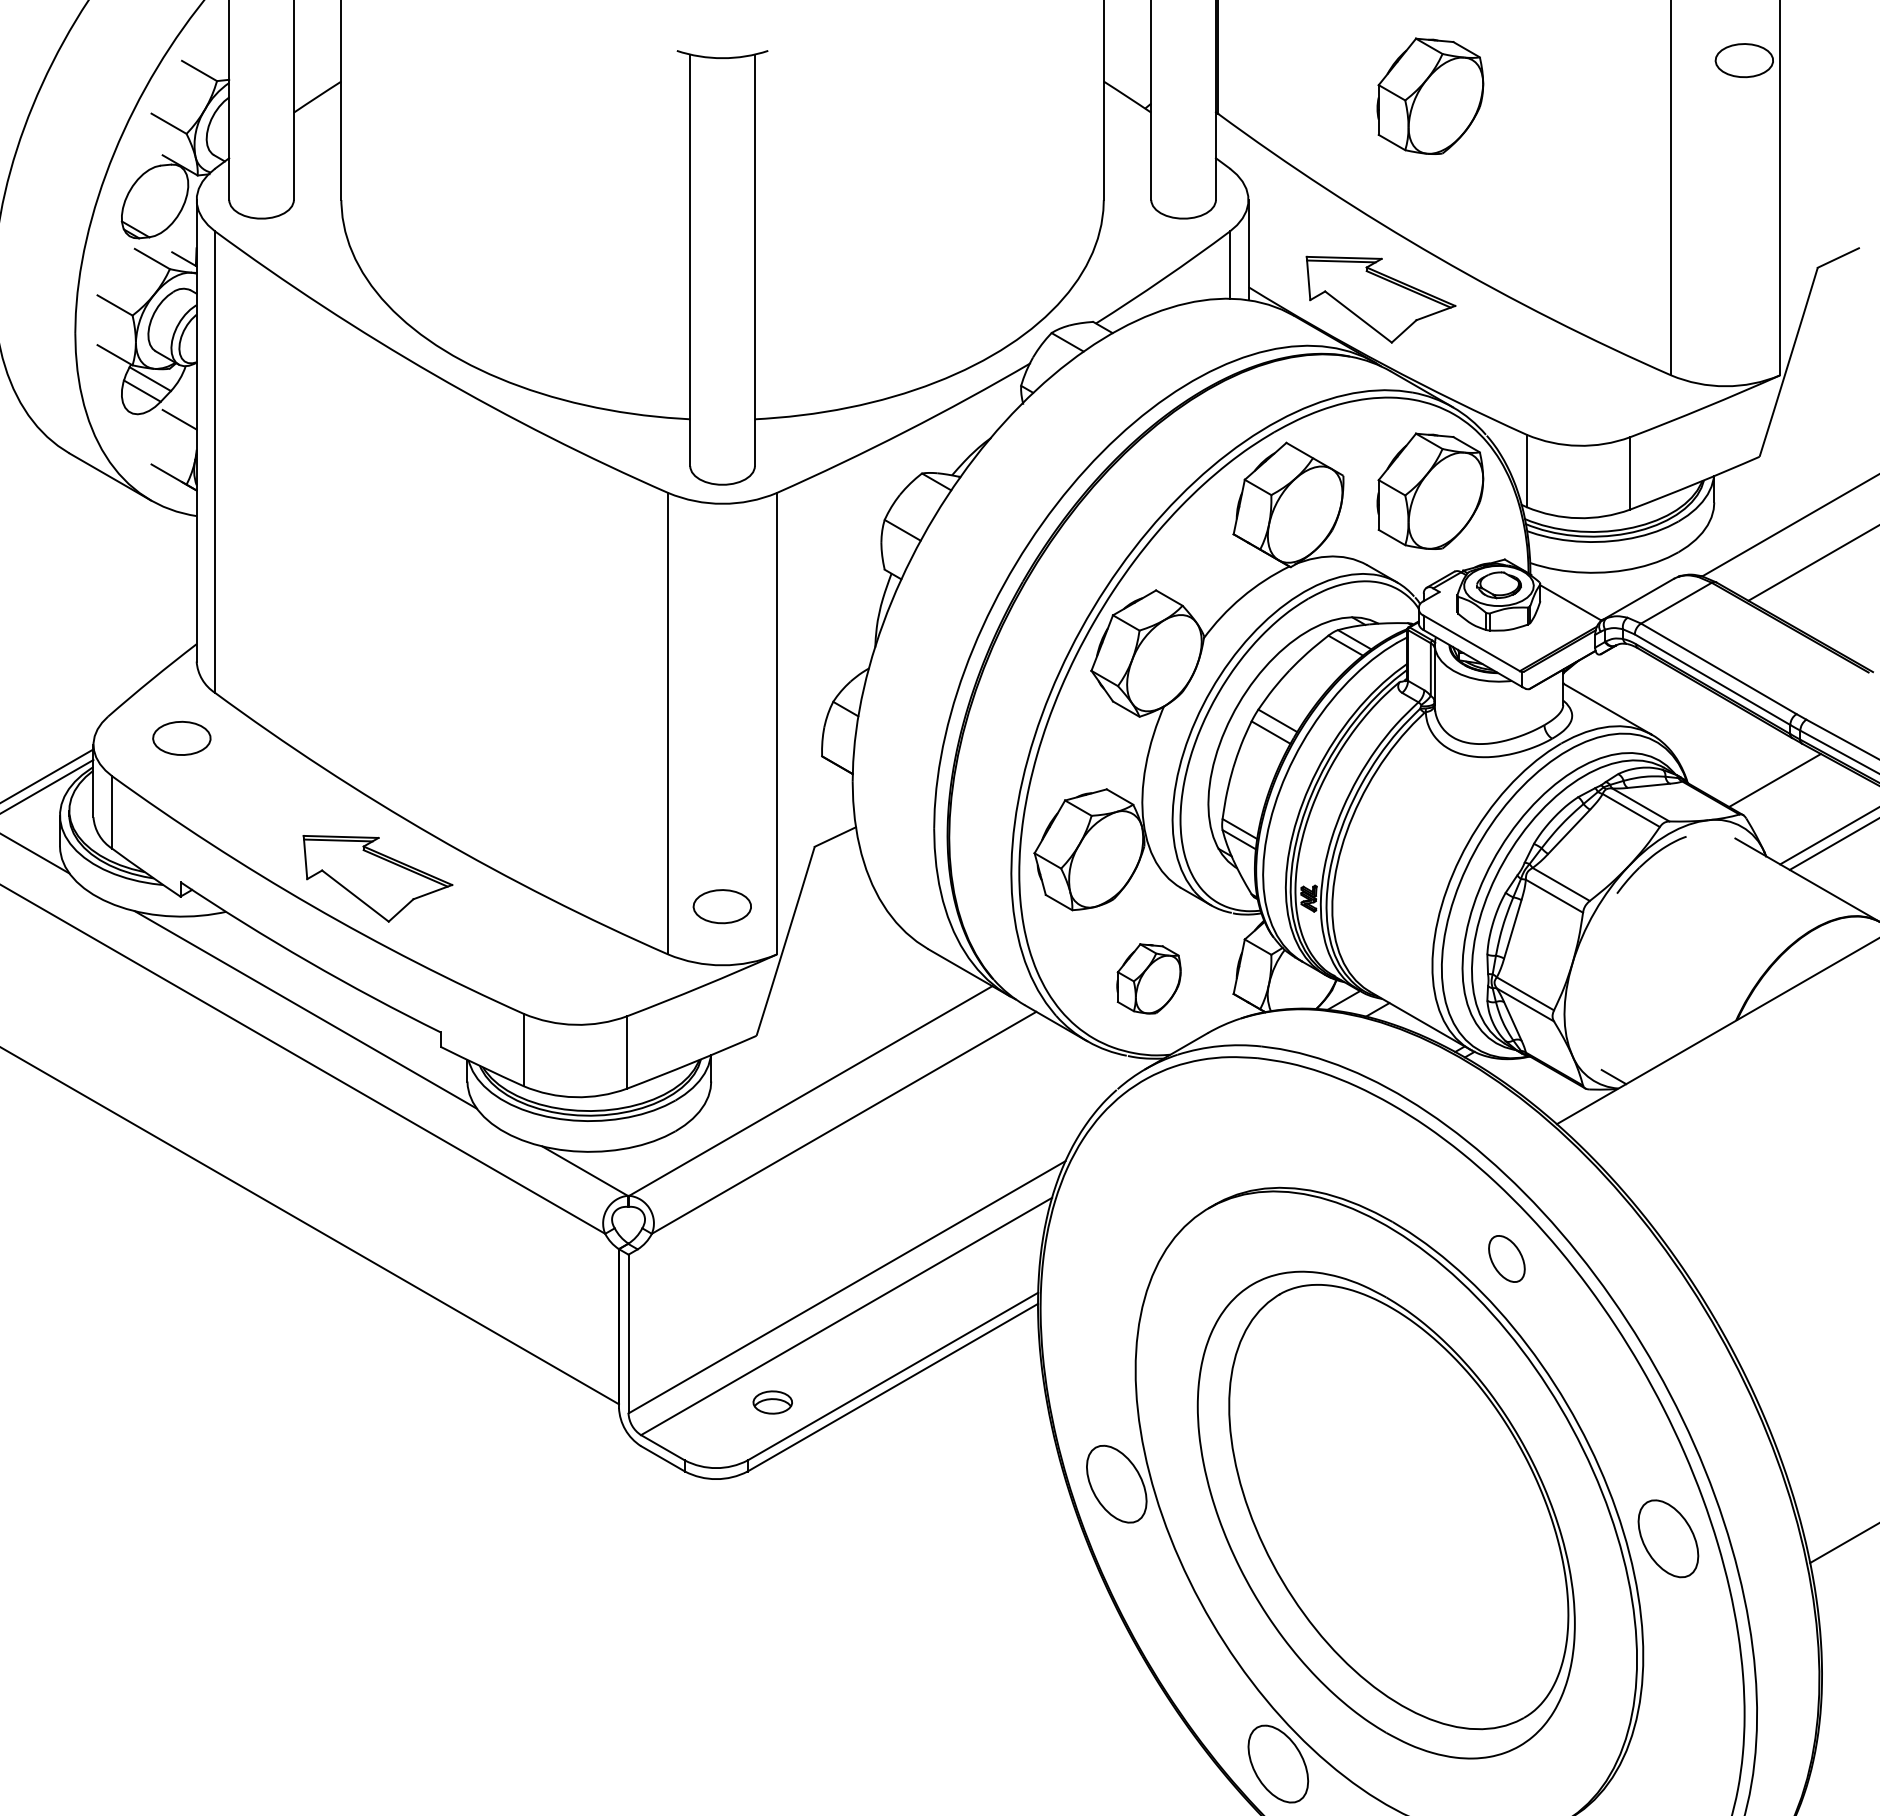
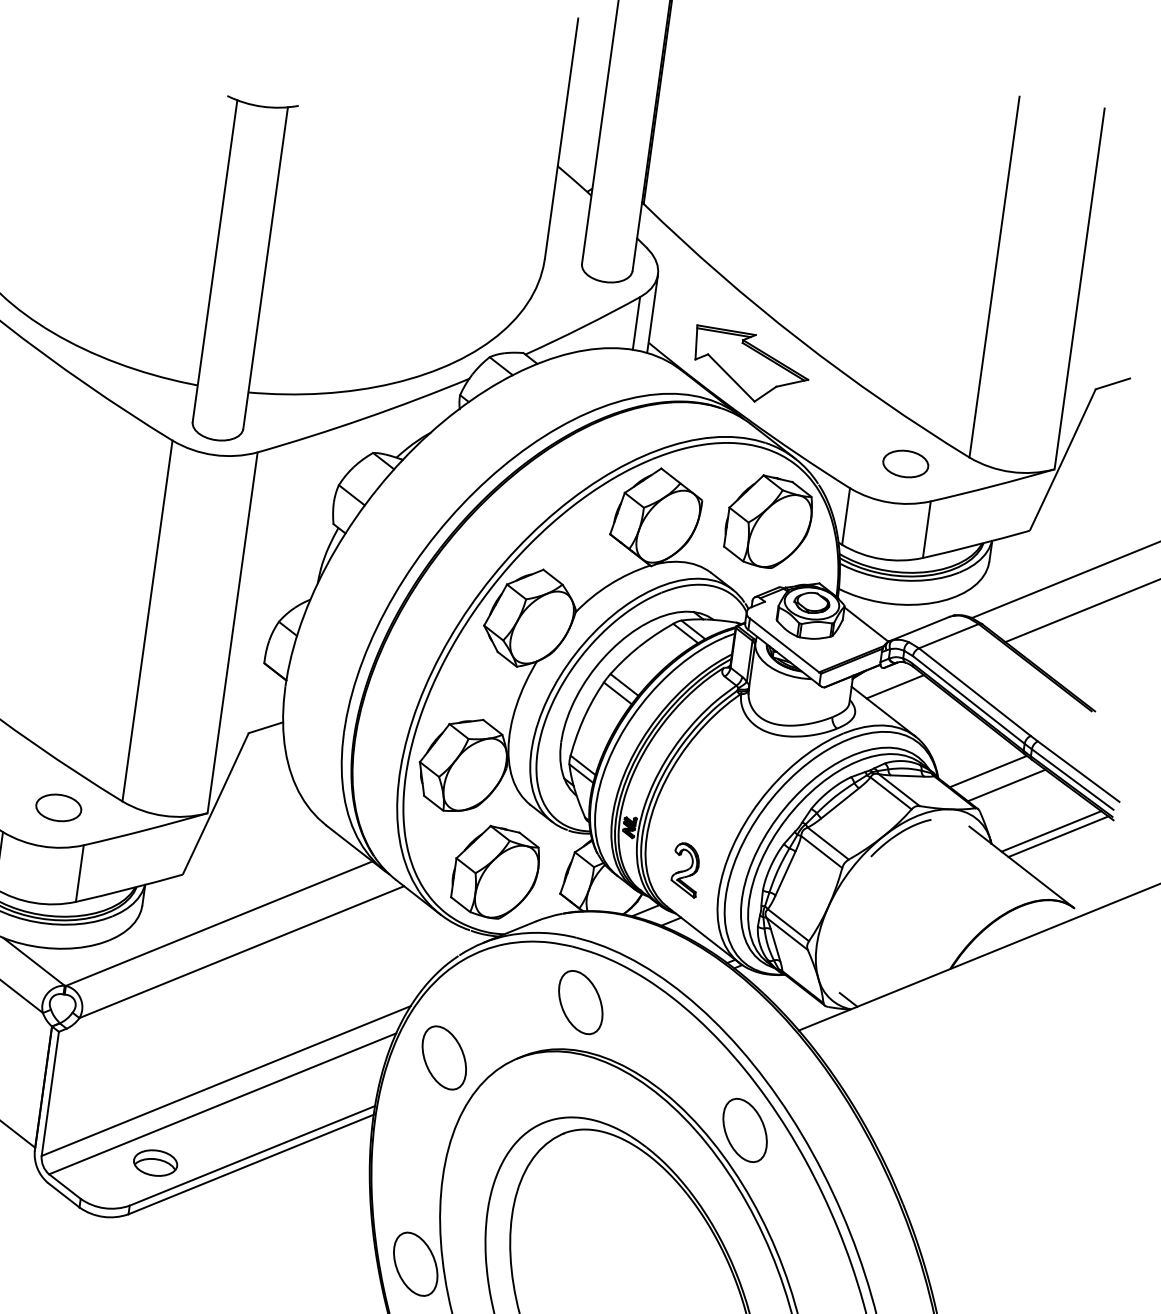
part: (1743, 60) -> (905, 463), moved
part: (1430, 95) -> (811, 212), removed
line: (1617, 675) -> (894, 686), added
line: (1749, 765) -> (988, 771), added
part: (721, 906) -> (58, 807), moved
part: (1387, 942) -> (686, 870), added
part: (1148, 978) -> (495, 872), size x1.67
part: (1278, 1126) -> (580, 1002), added
part: (1116, 1220) -> (444, 1058), added
part: (1506, 1258) -> (744, 1130), size x1.67
part: (772, 1402) -> (155, 1163), size x1.43

